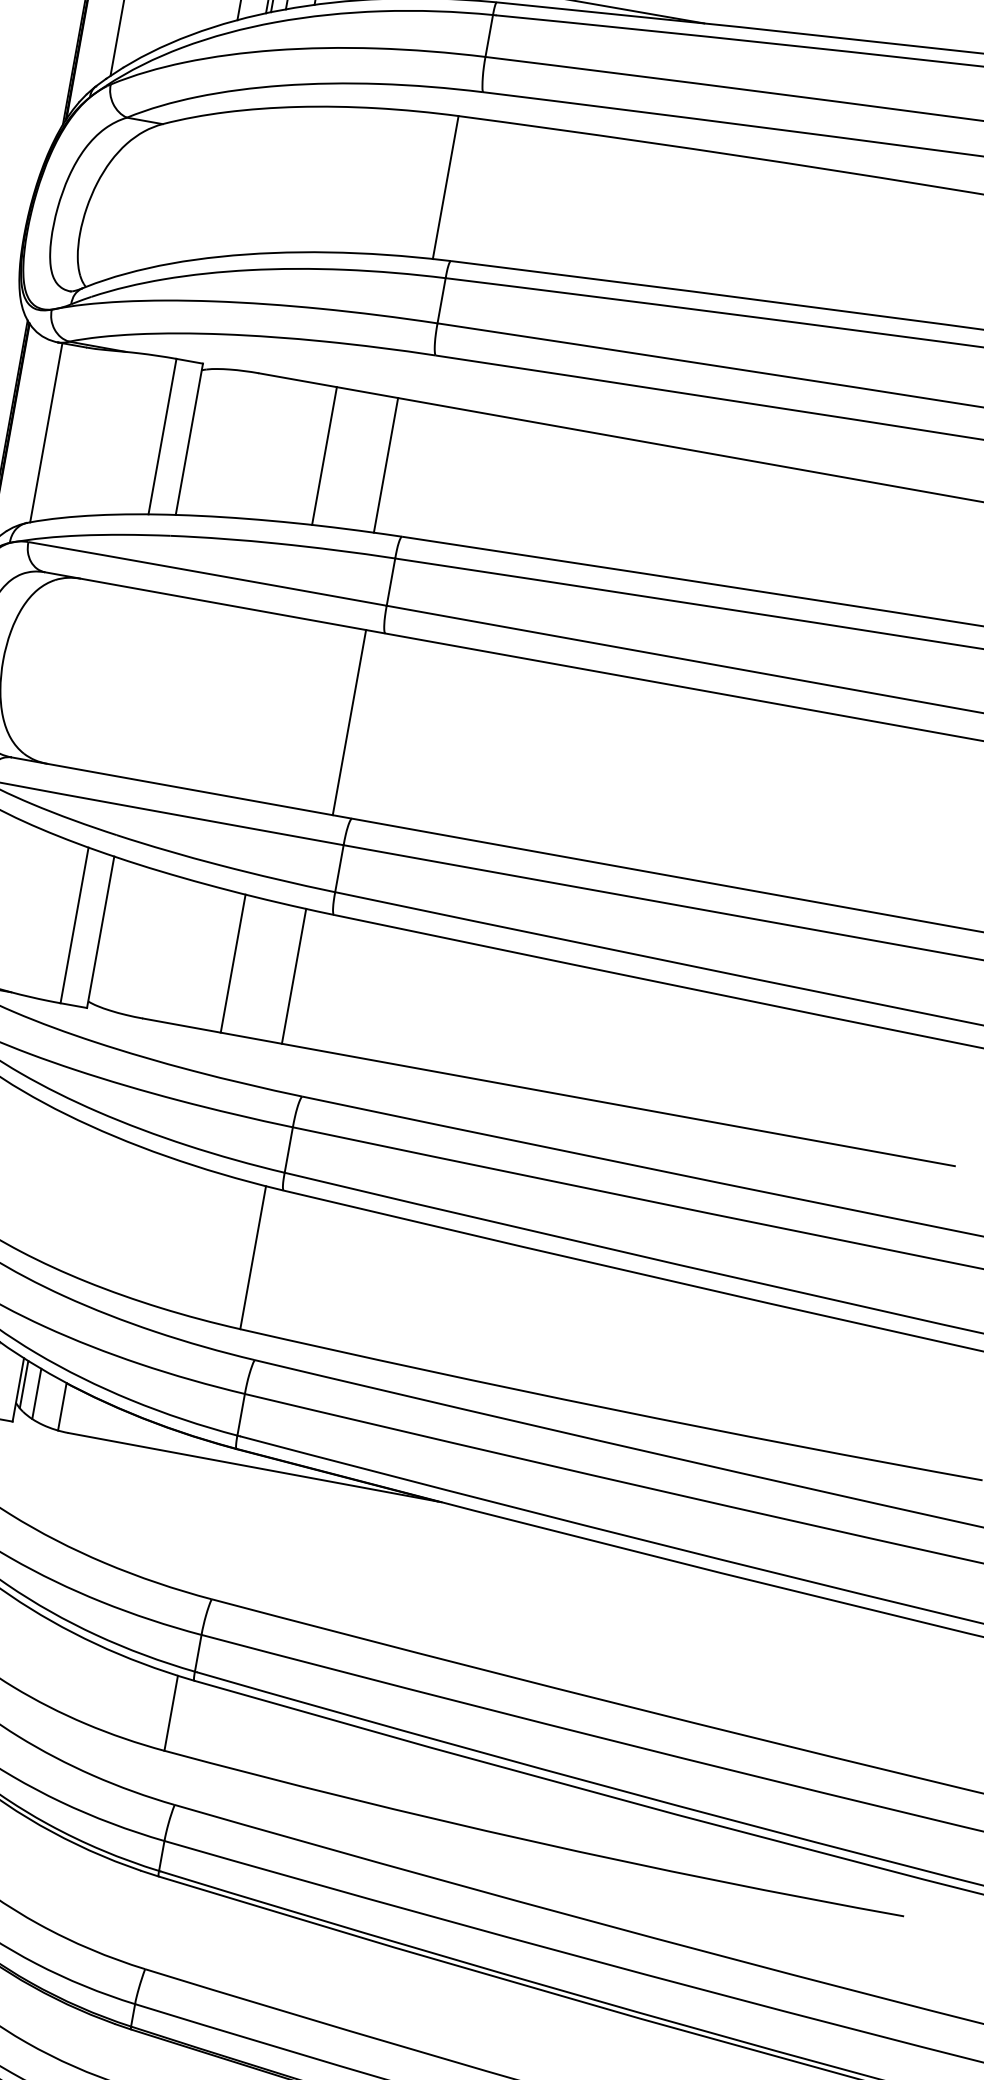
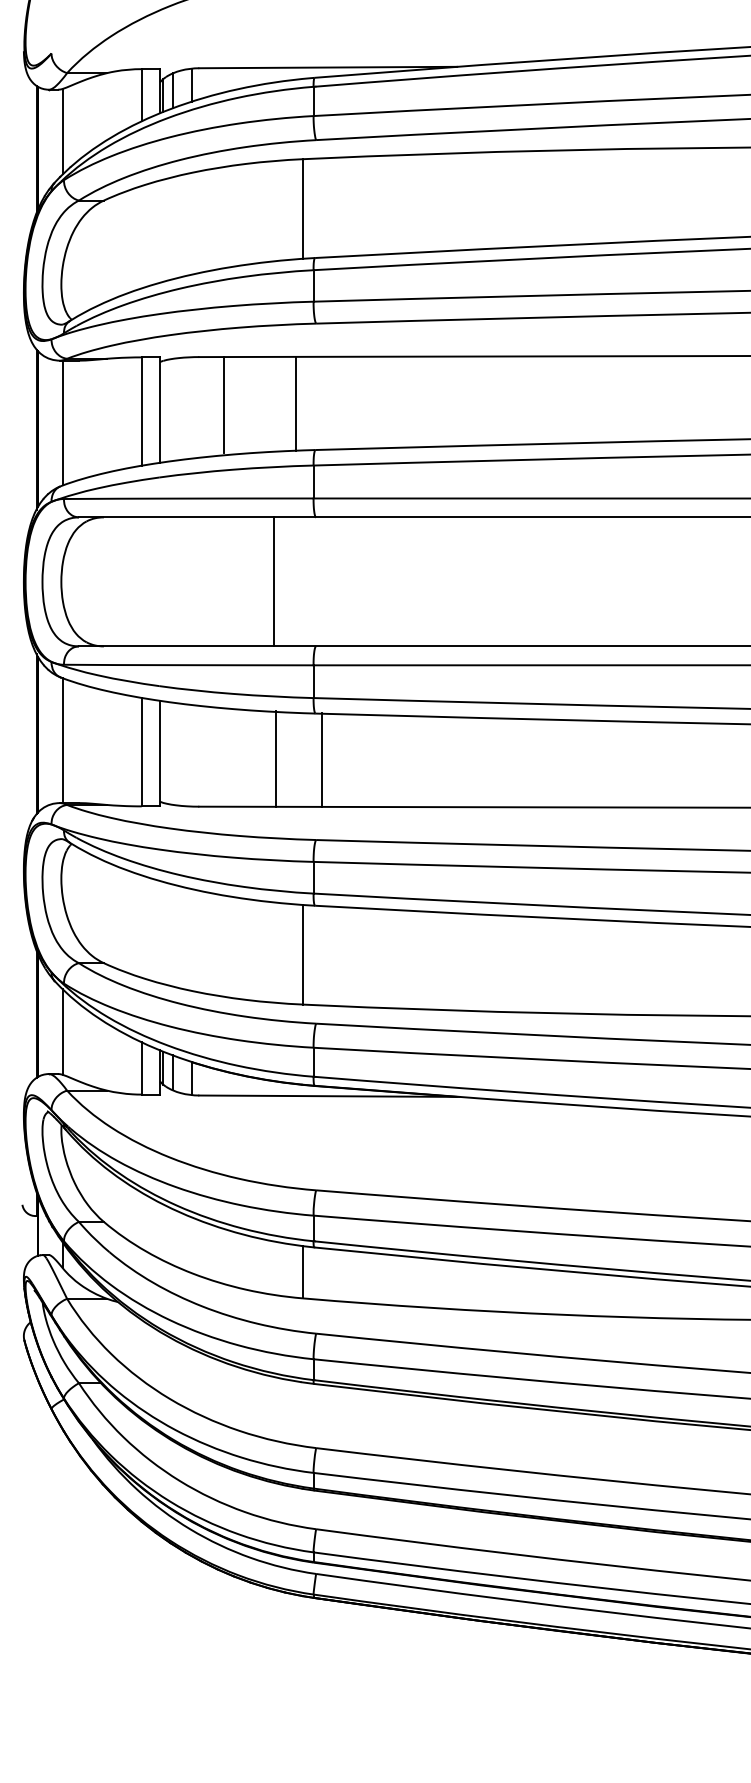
line: (324, 455) -> (224, 404), moved
line: (349, 722) -> (273, 581), moved
line: (233, 963) -> (276, 758), moved
line: (294, 975) -> (322, 759), moved

